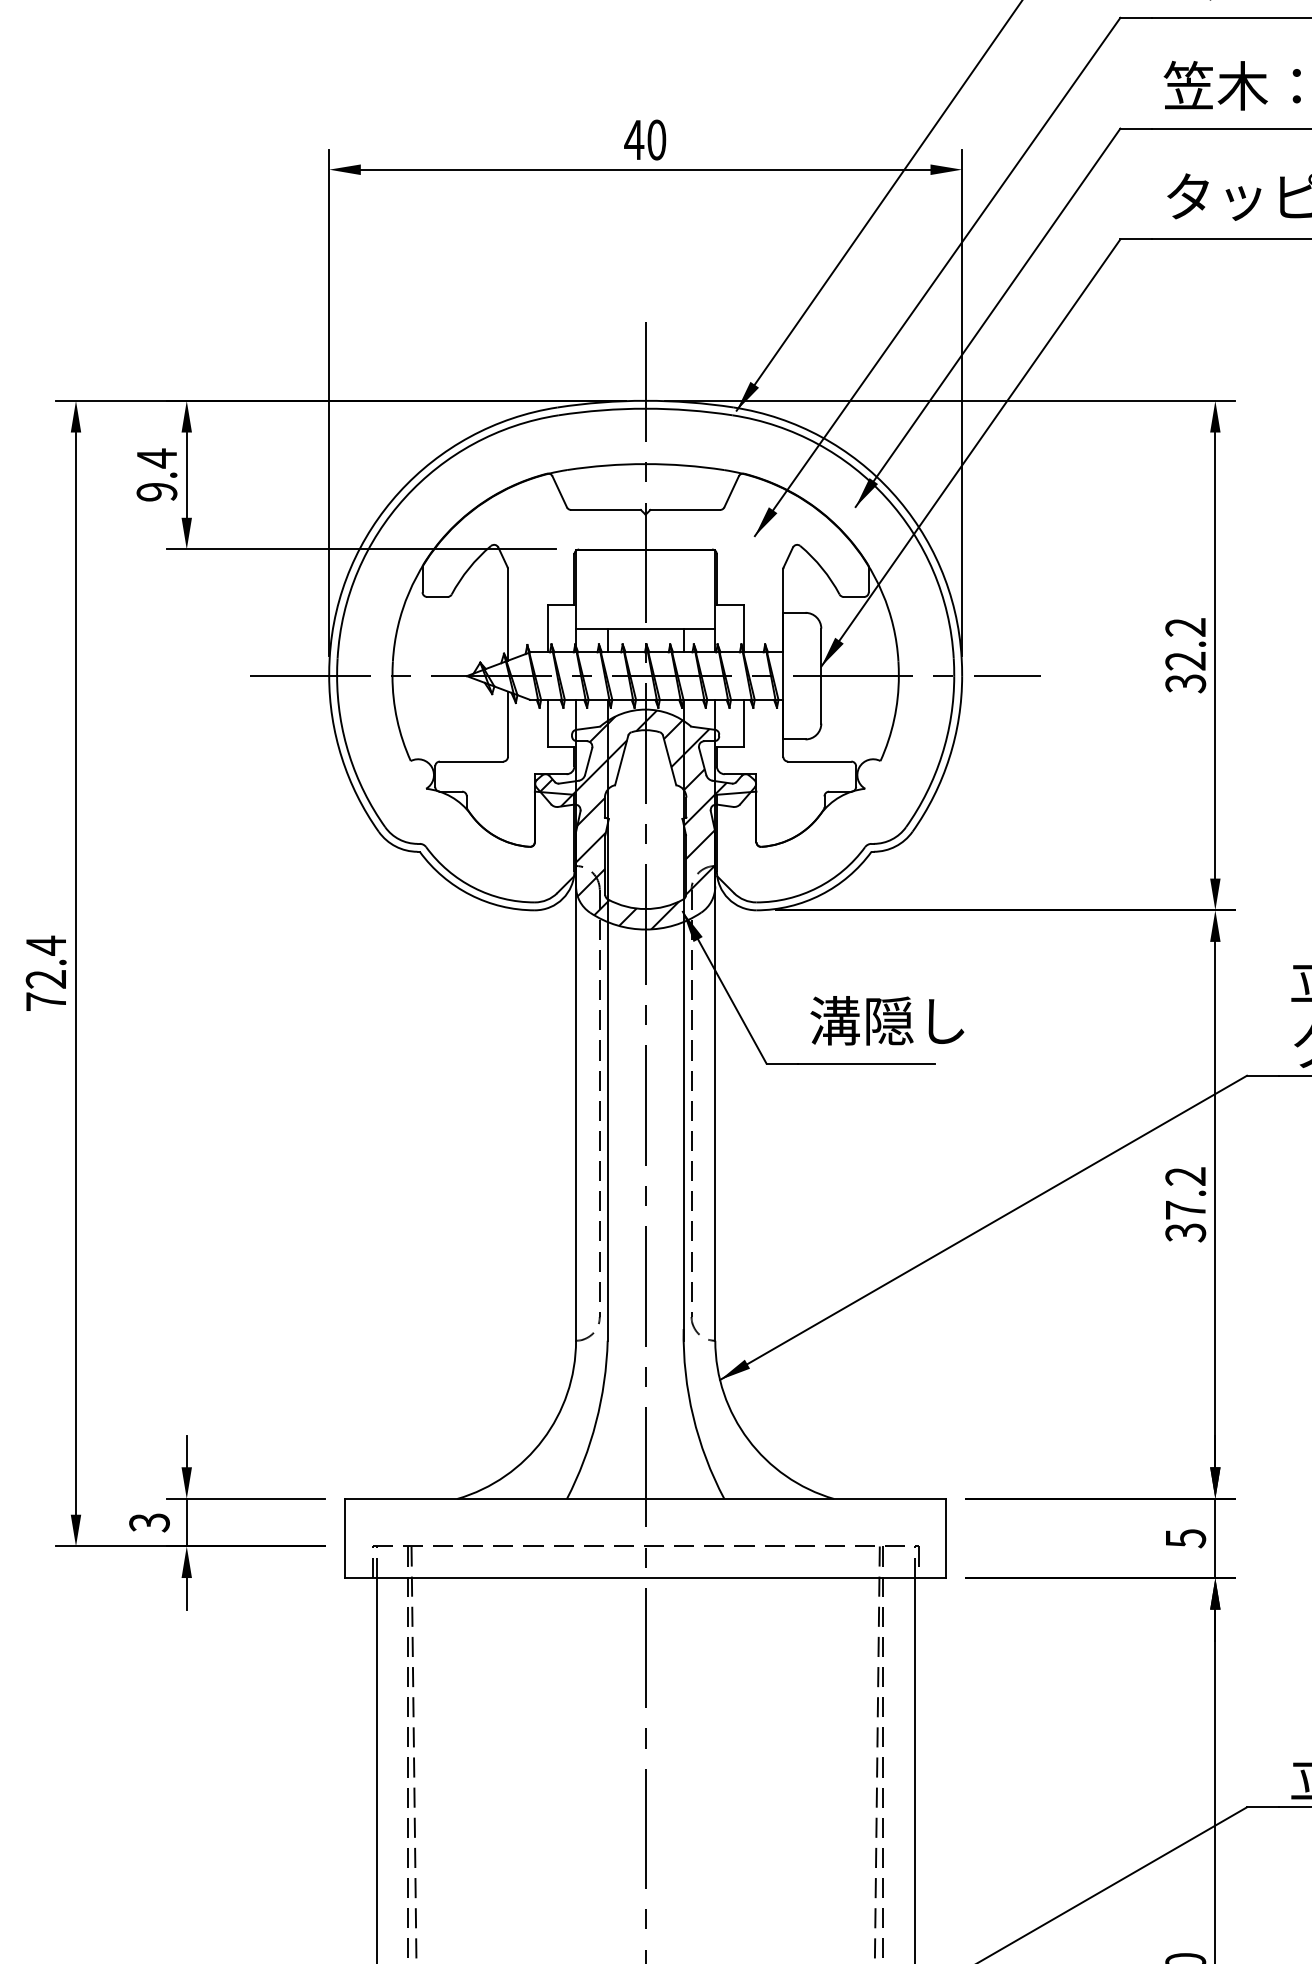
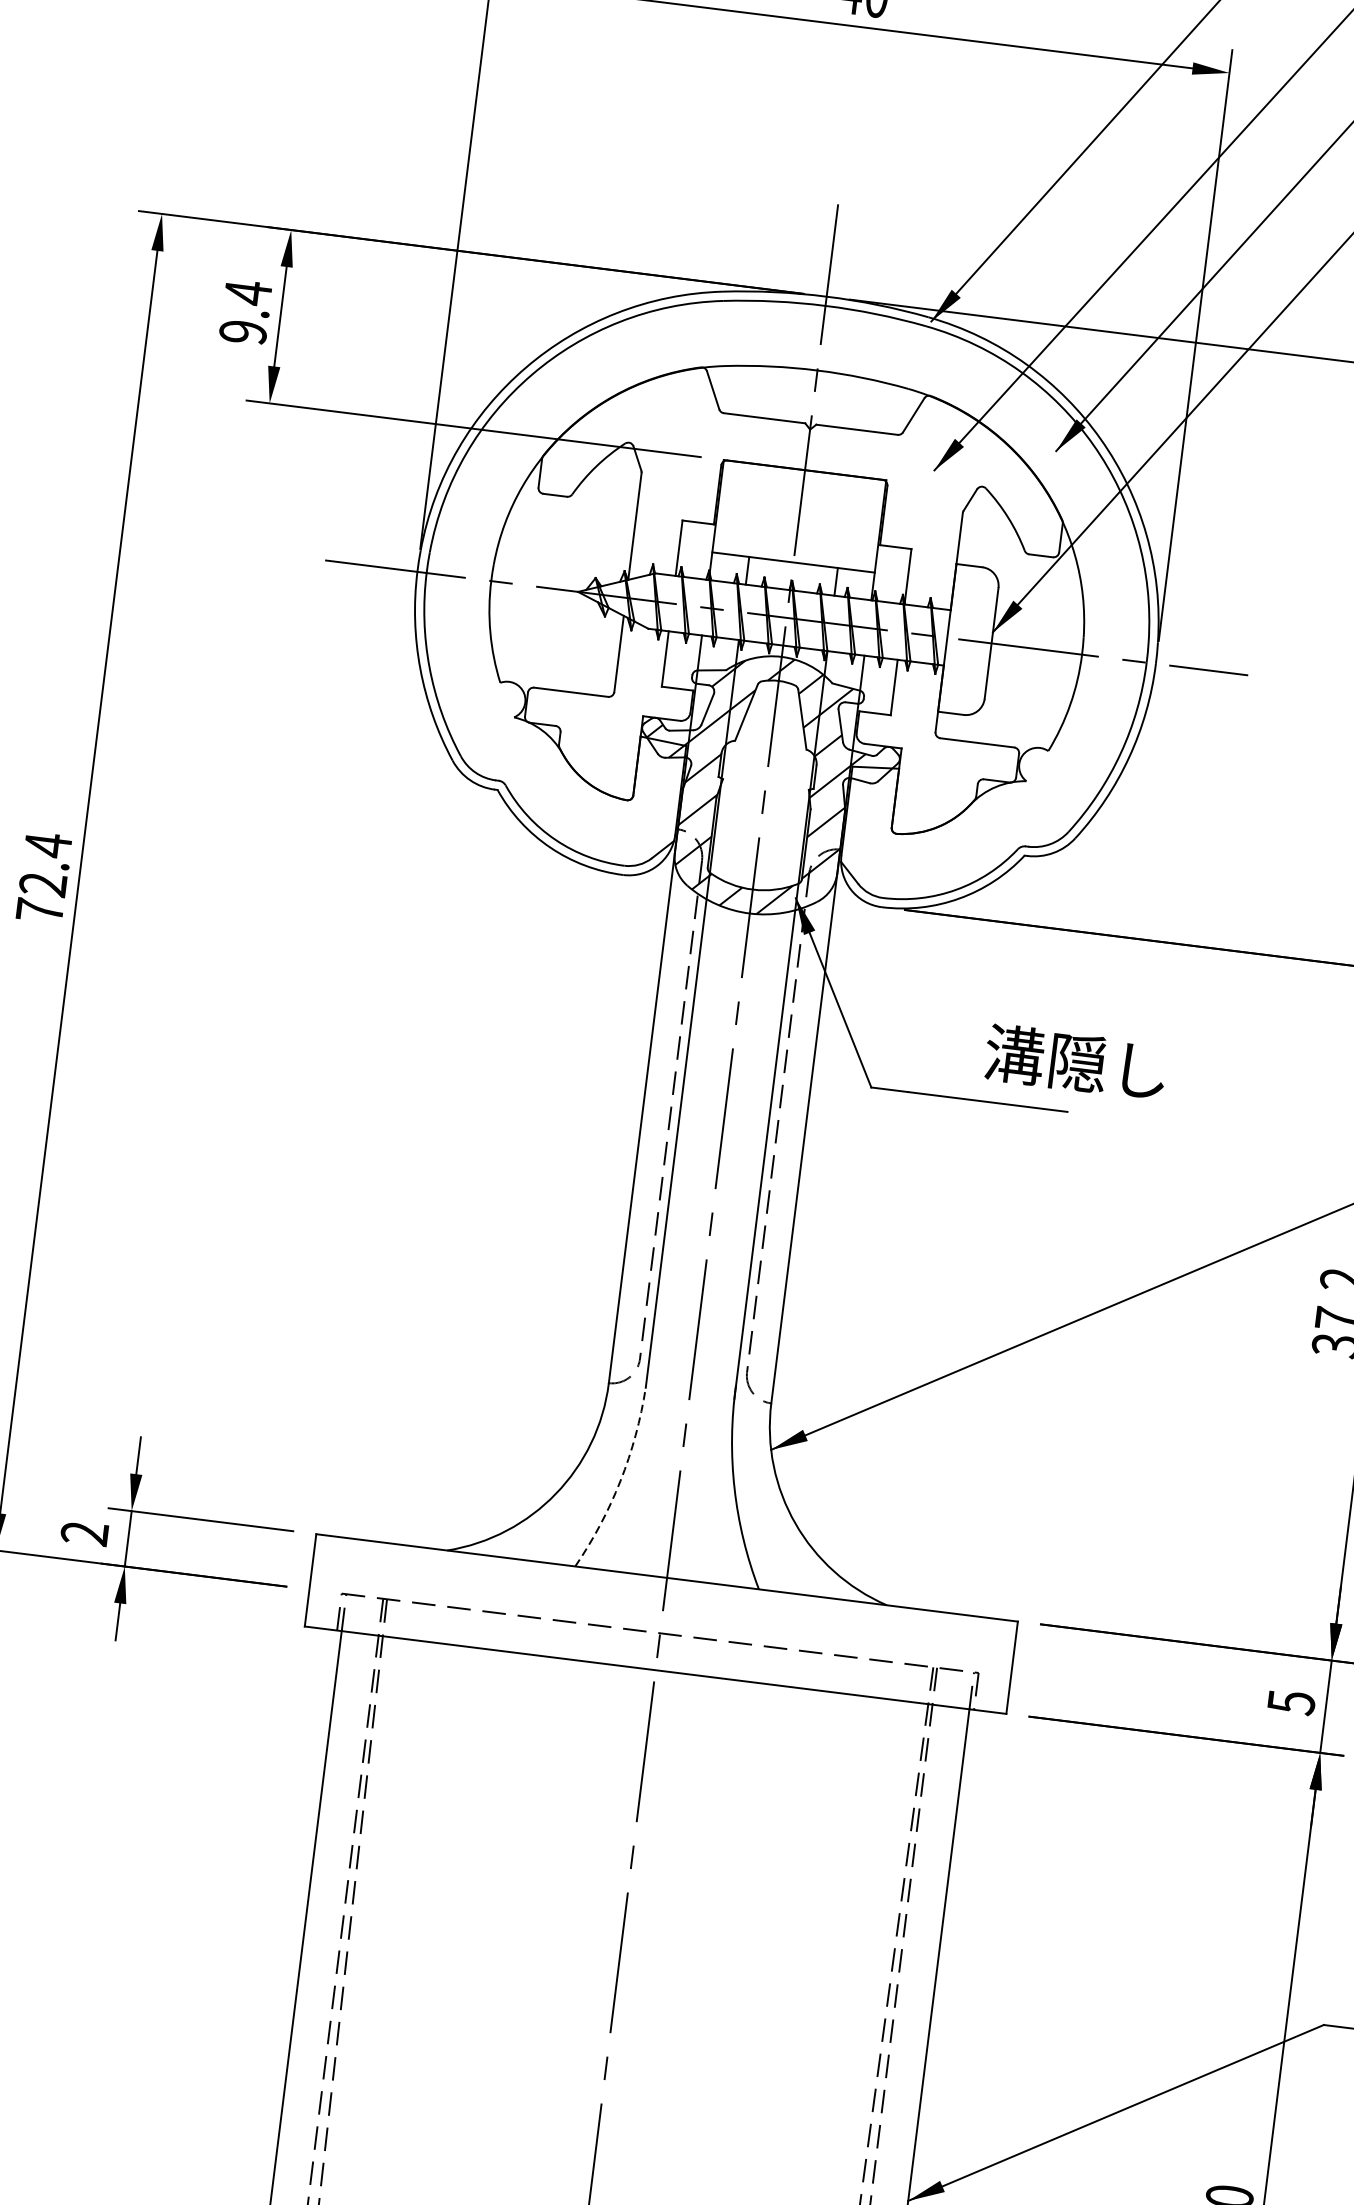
text: (887, 1020) -> (1075, 1061), moved
arc: (596, 1422) -> (620, 1481), solid -> dashed
text: (149, 1522) -> (84, 1533), 3 -> 2

